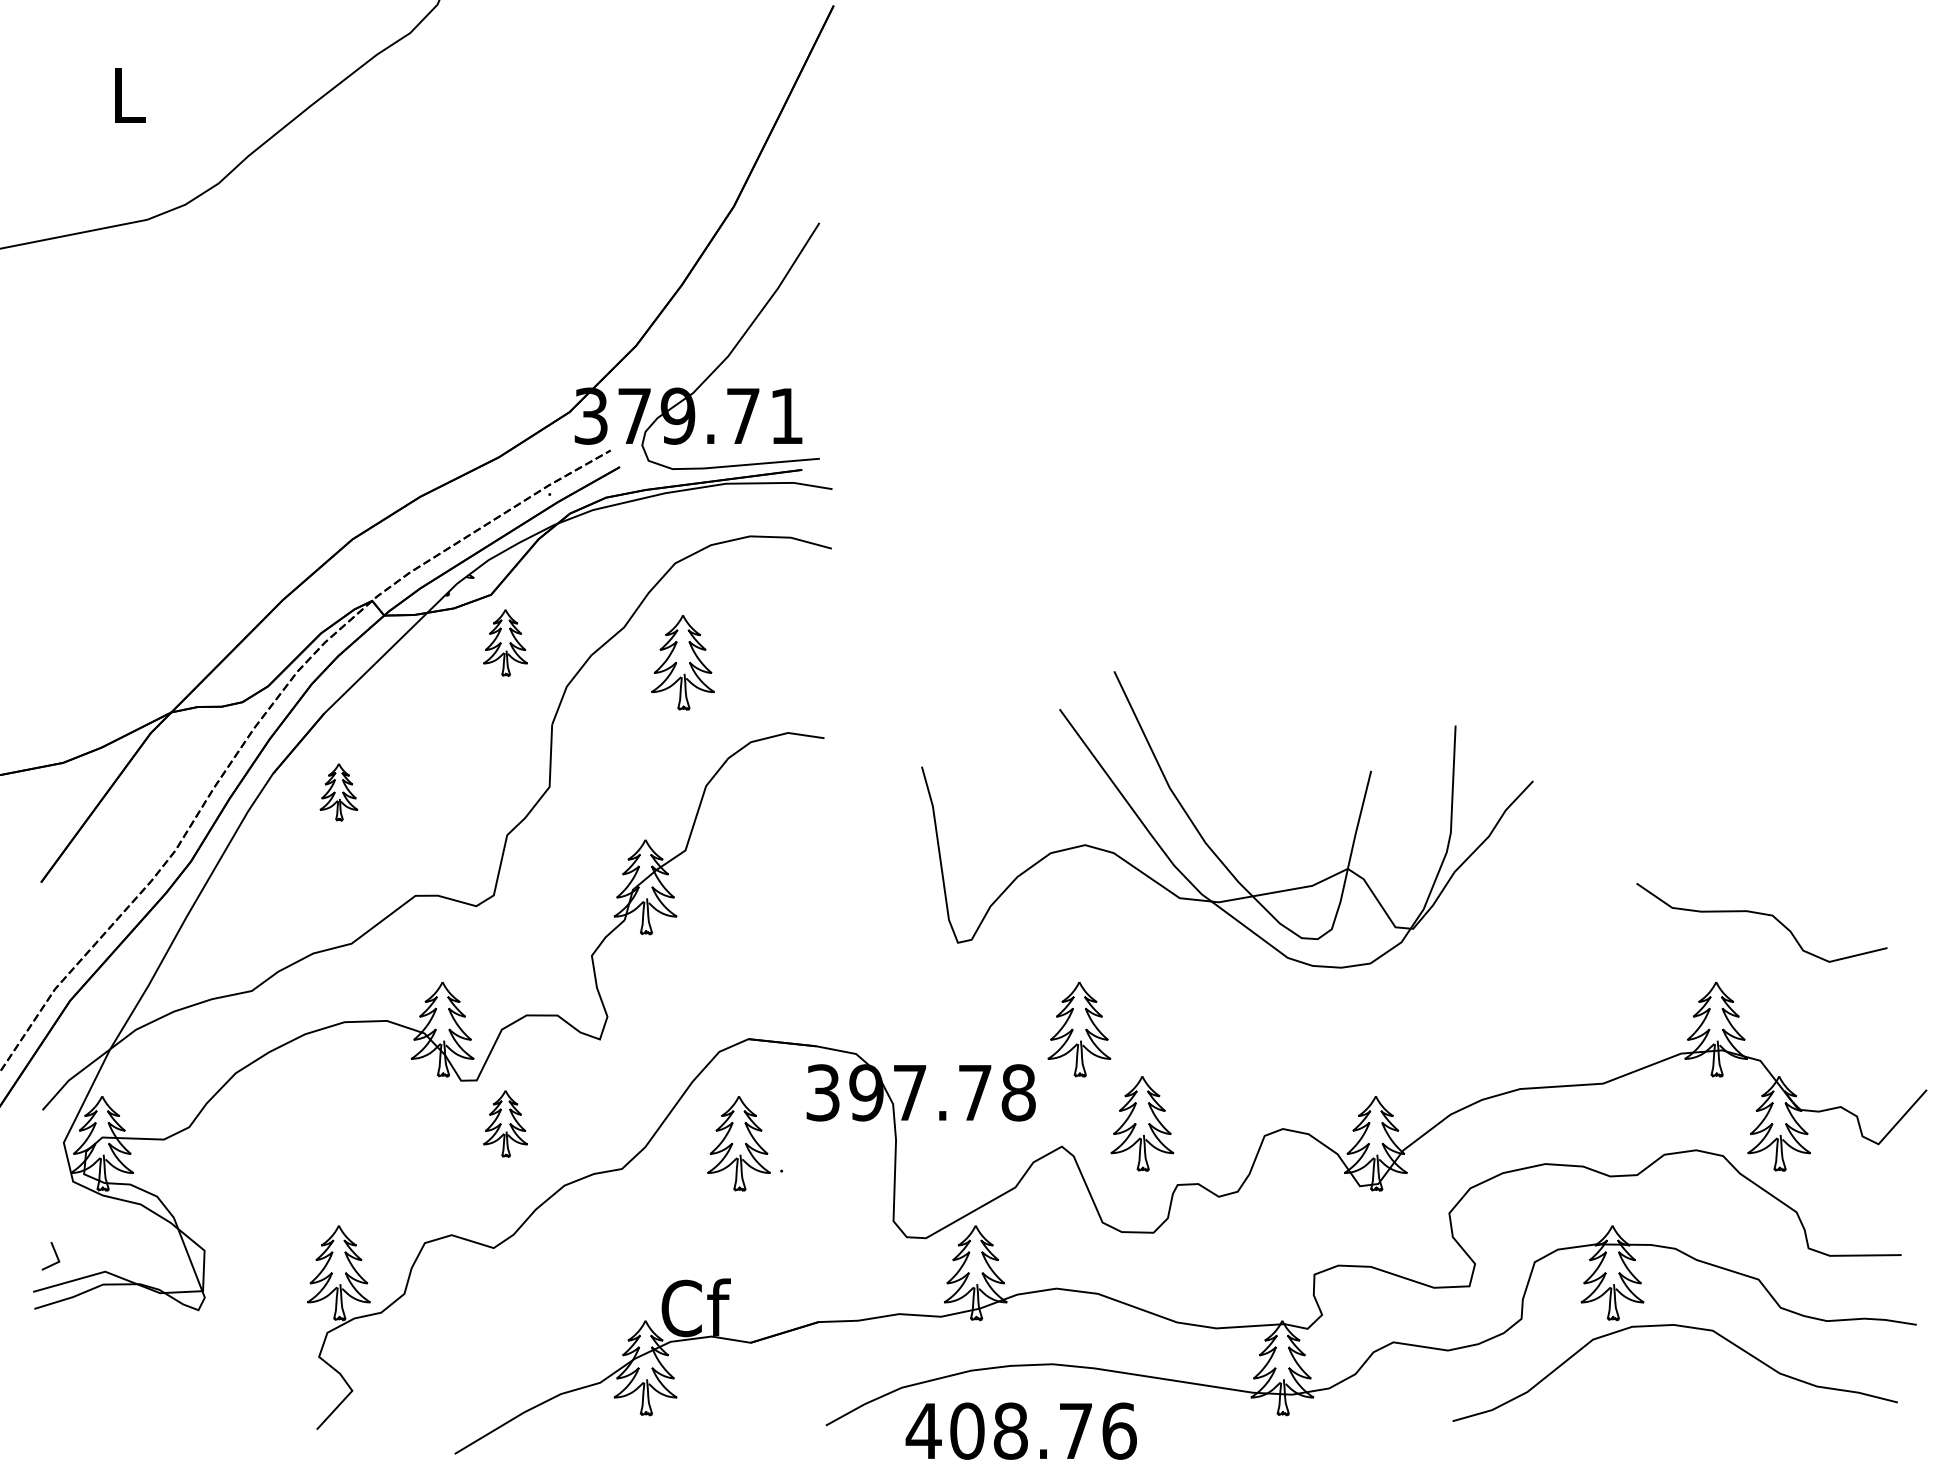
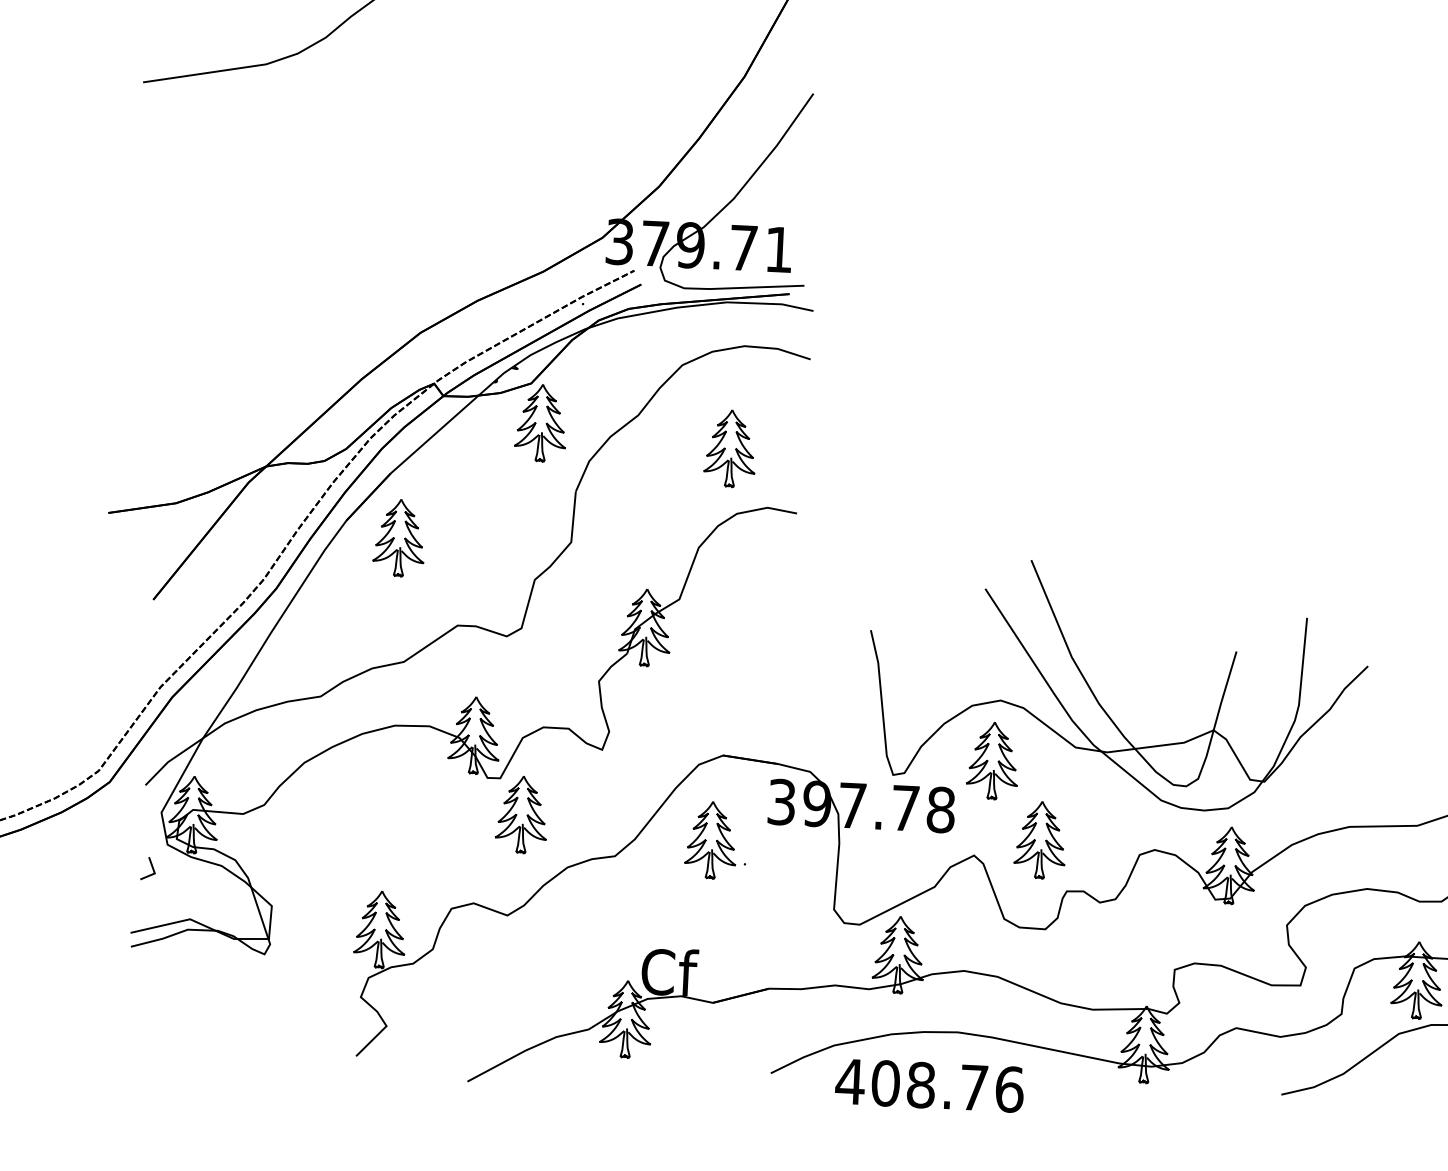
part: (505, 642) -> (541, 422), size x1.43
part: (682, 662) -> (730, 448), moved
part: (338, 792) -> (399, 538), size x1.67
part: (1203, 837) -> (1097, 699), moved
part: (505, 1123) -> (521, 814), size x1.43
line: (55, 1255) -> (152, 868), moved

